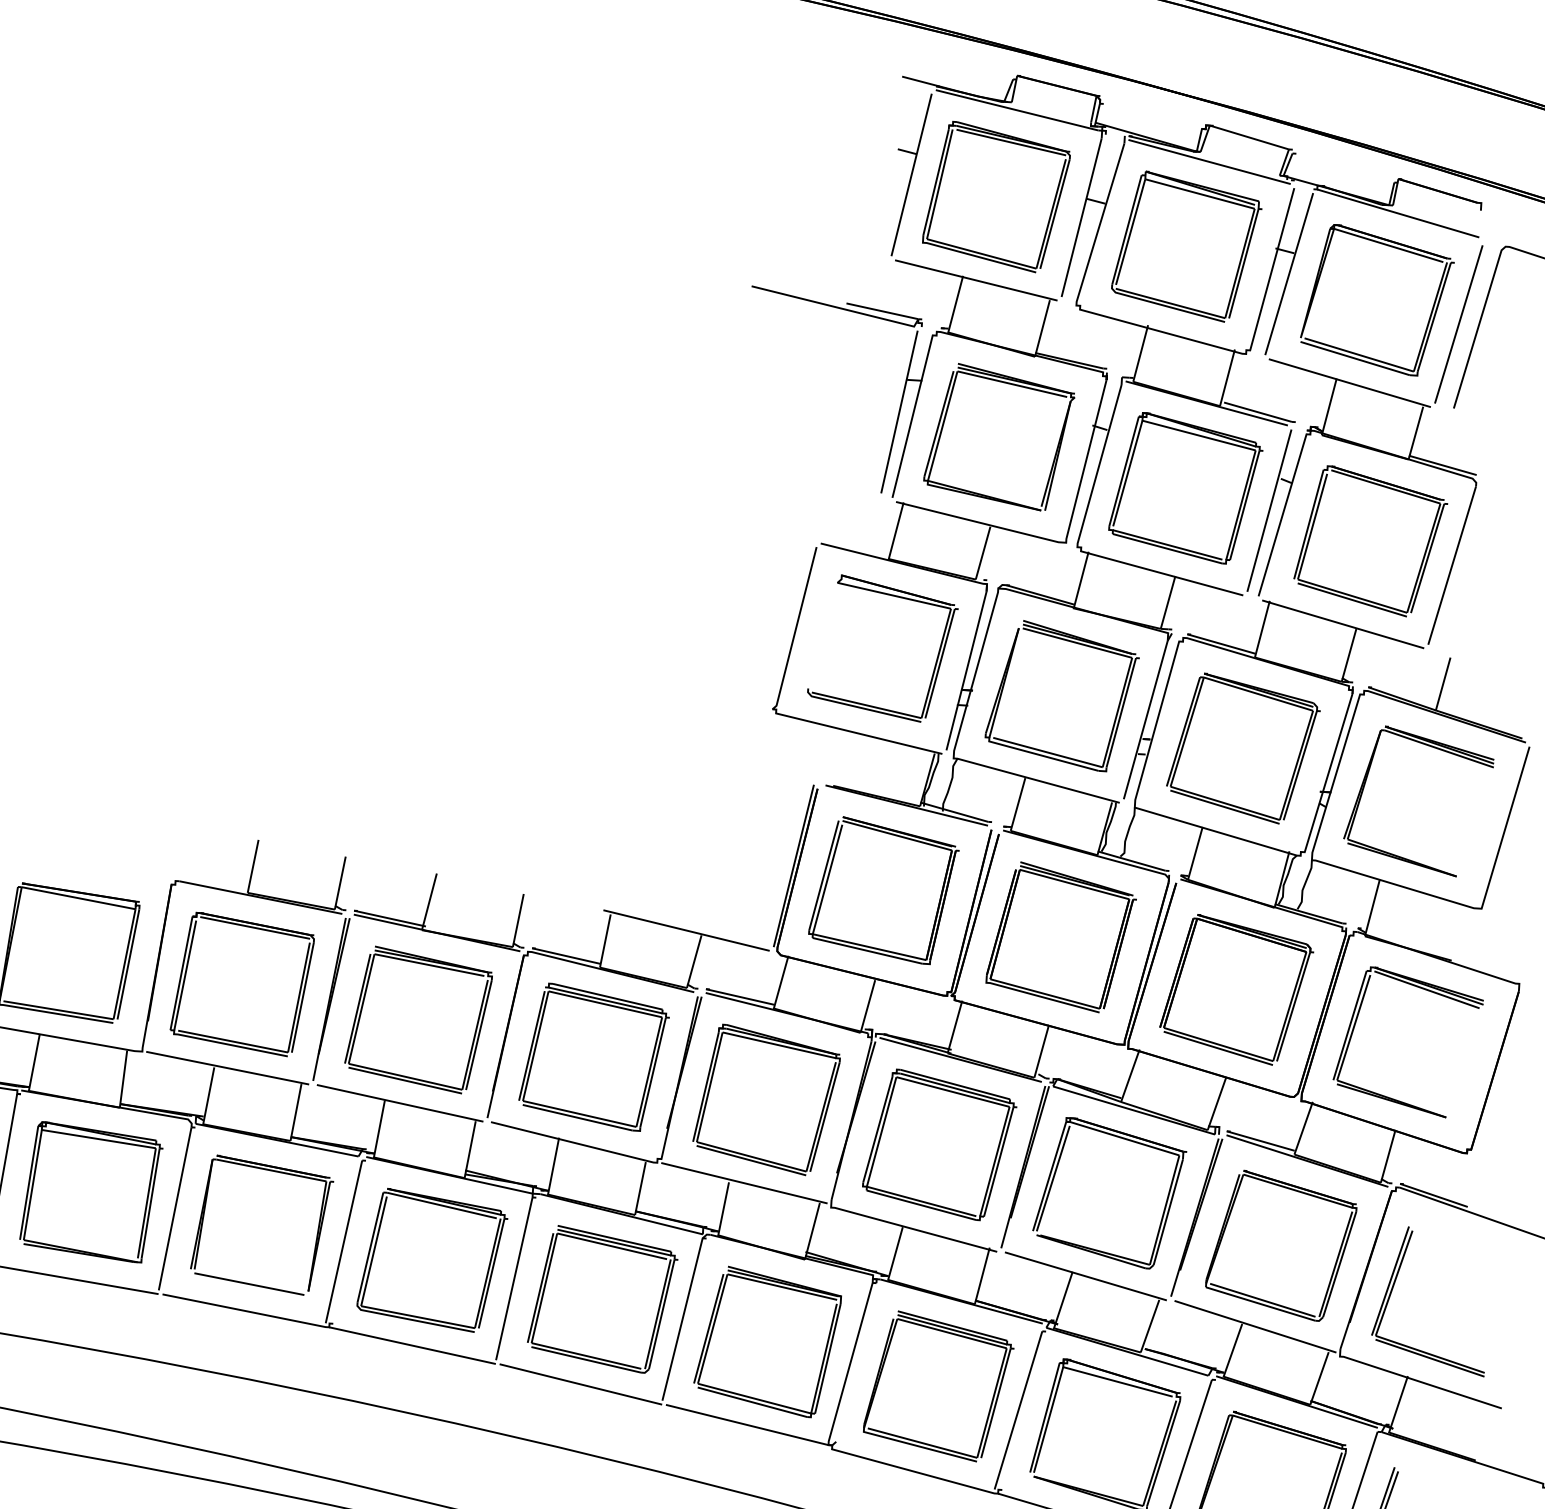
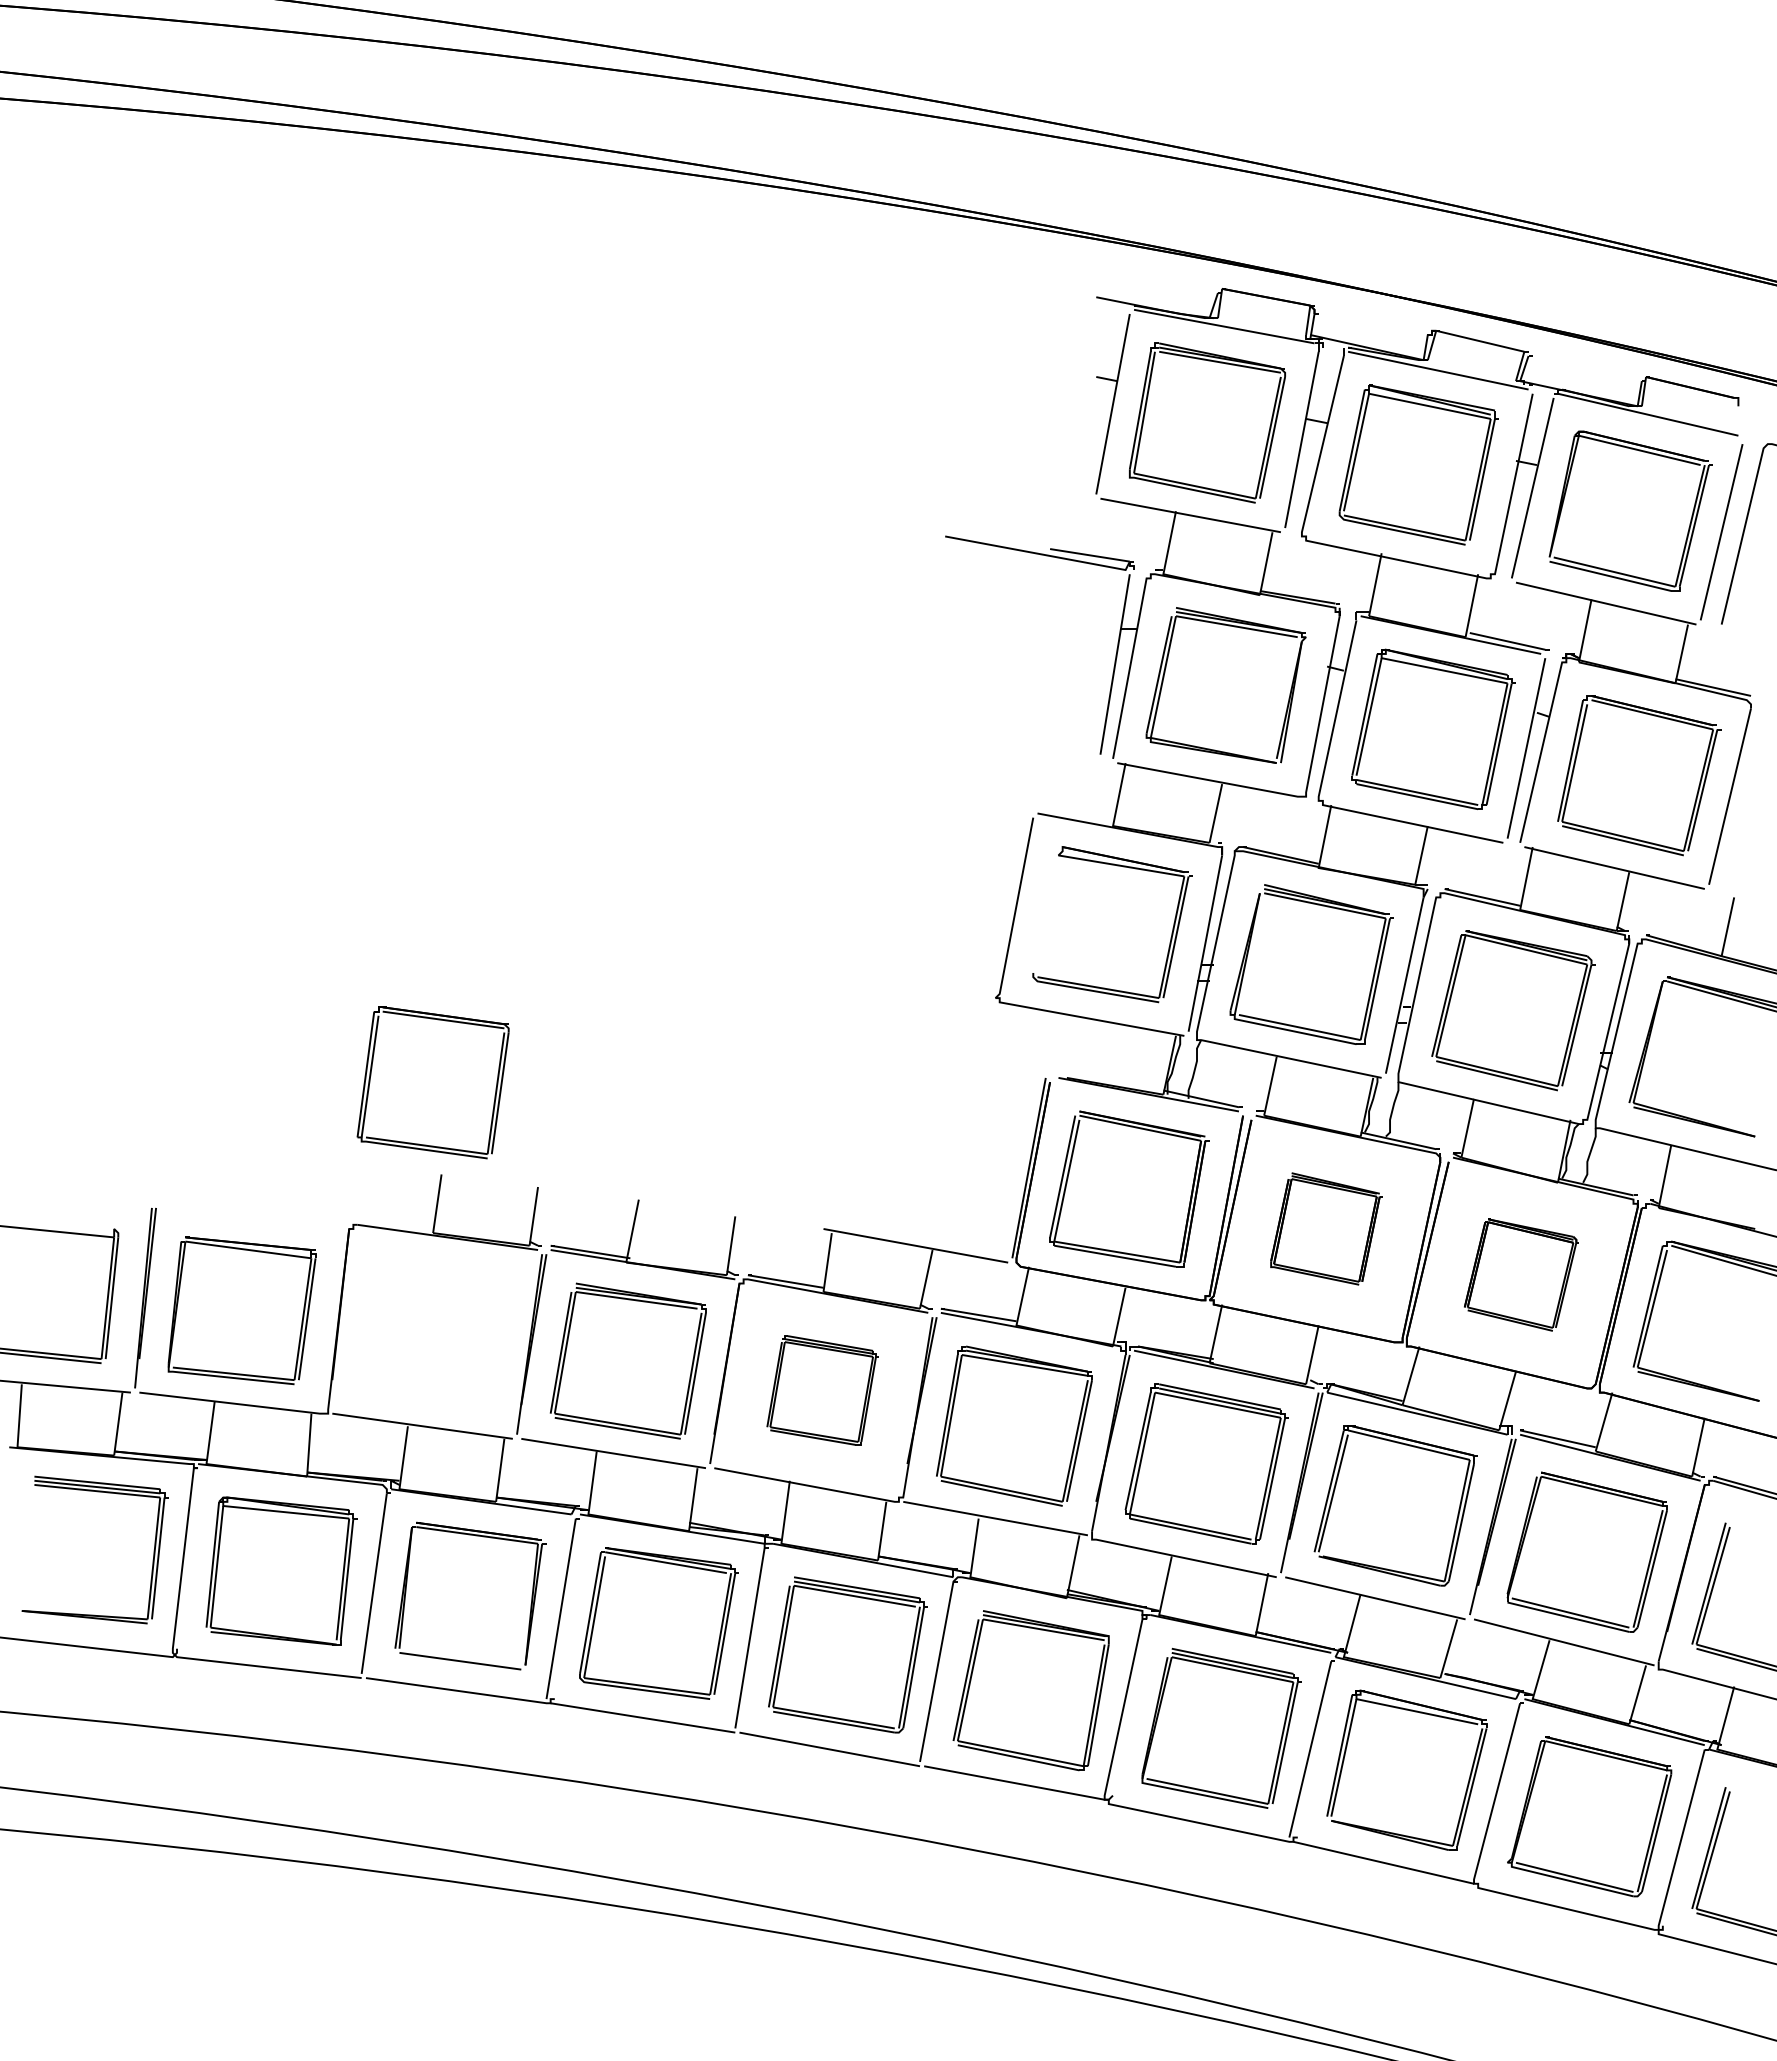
part: (1061, 937) -> (1326, 1228), size x0.7
part: (186, 974) -> (371, 1075), moved
part: (1236, 989) -> (1521, 1274), size x0.7
part: (593, 1057) -> (822, 1390), size x0.7

